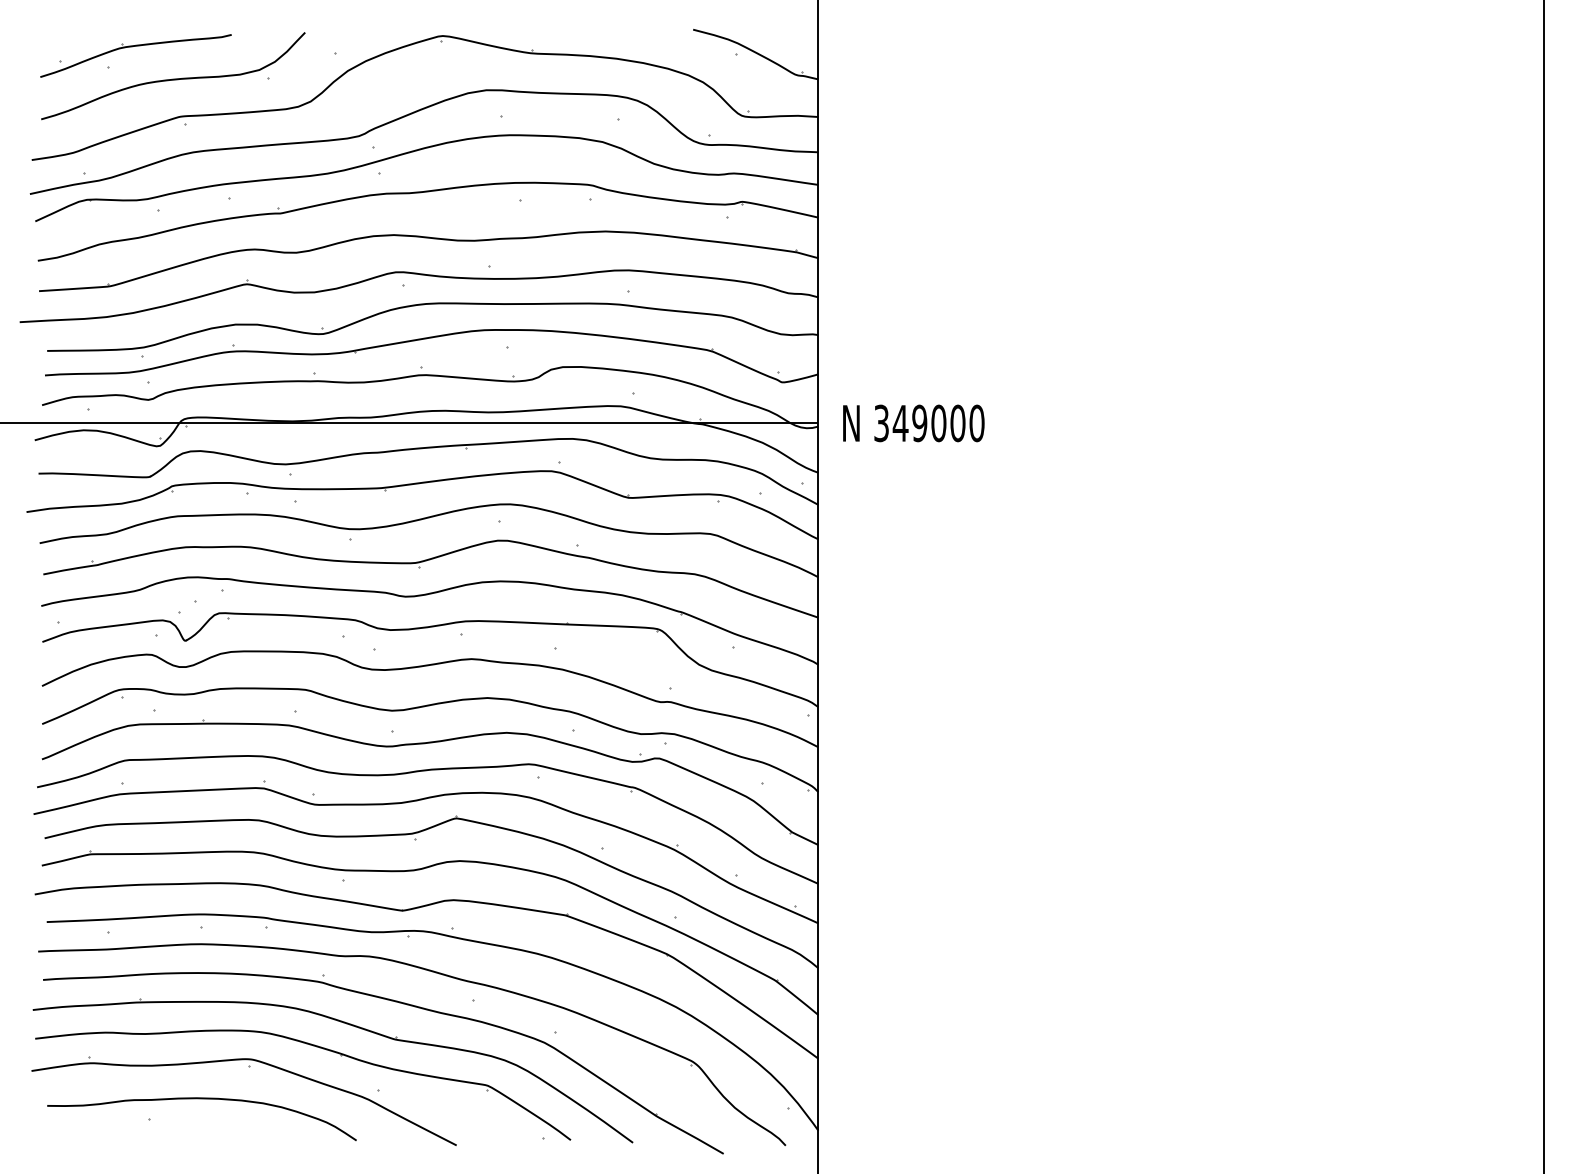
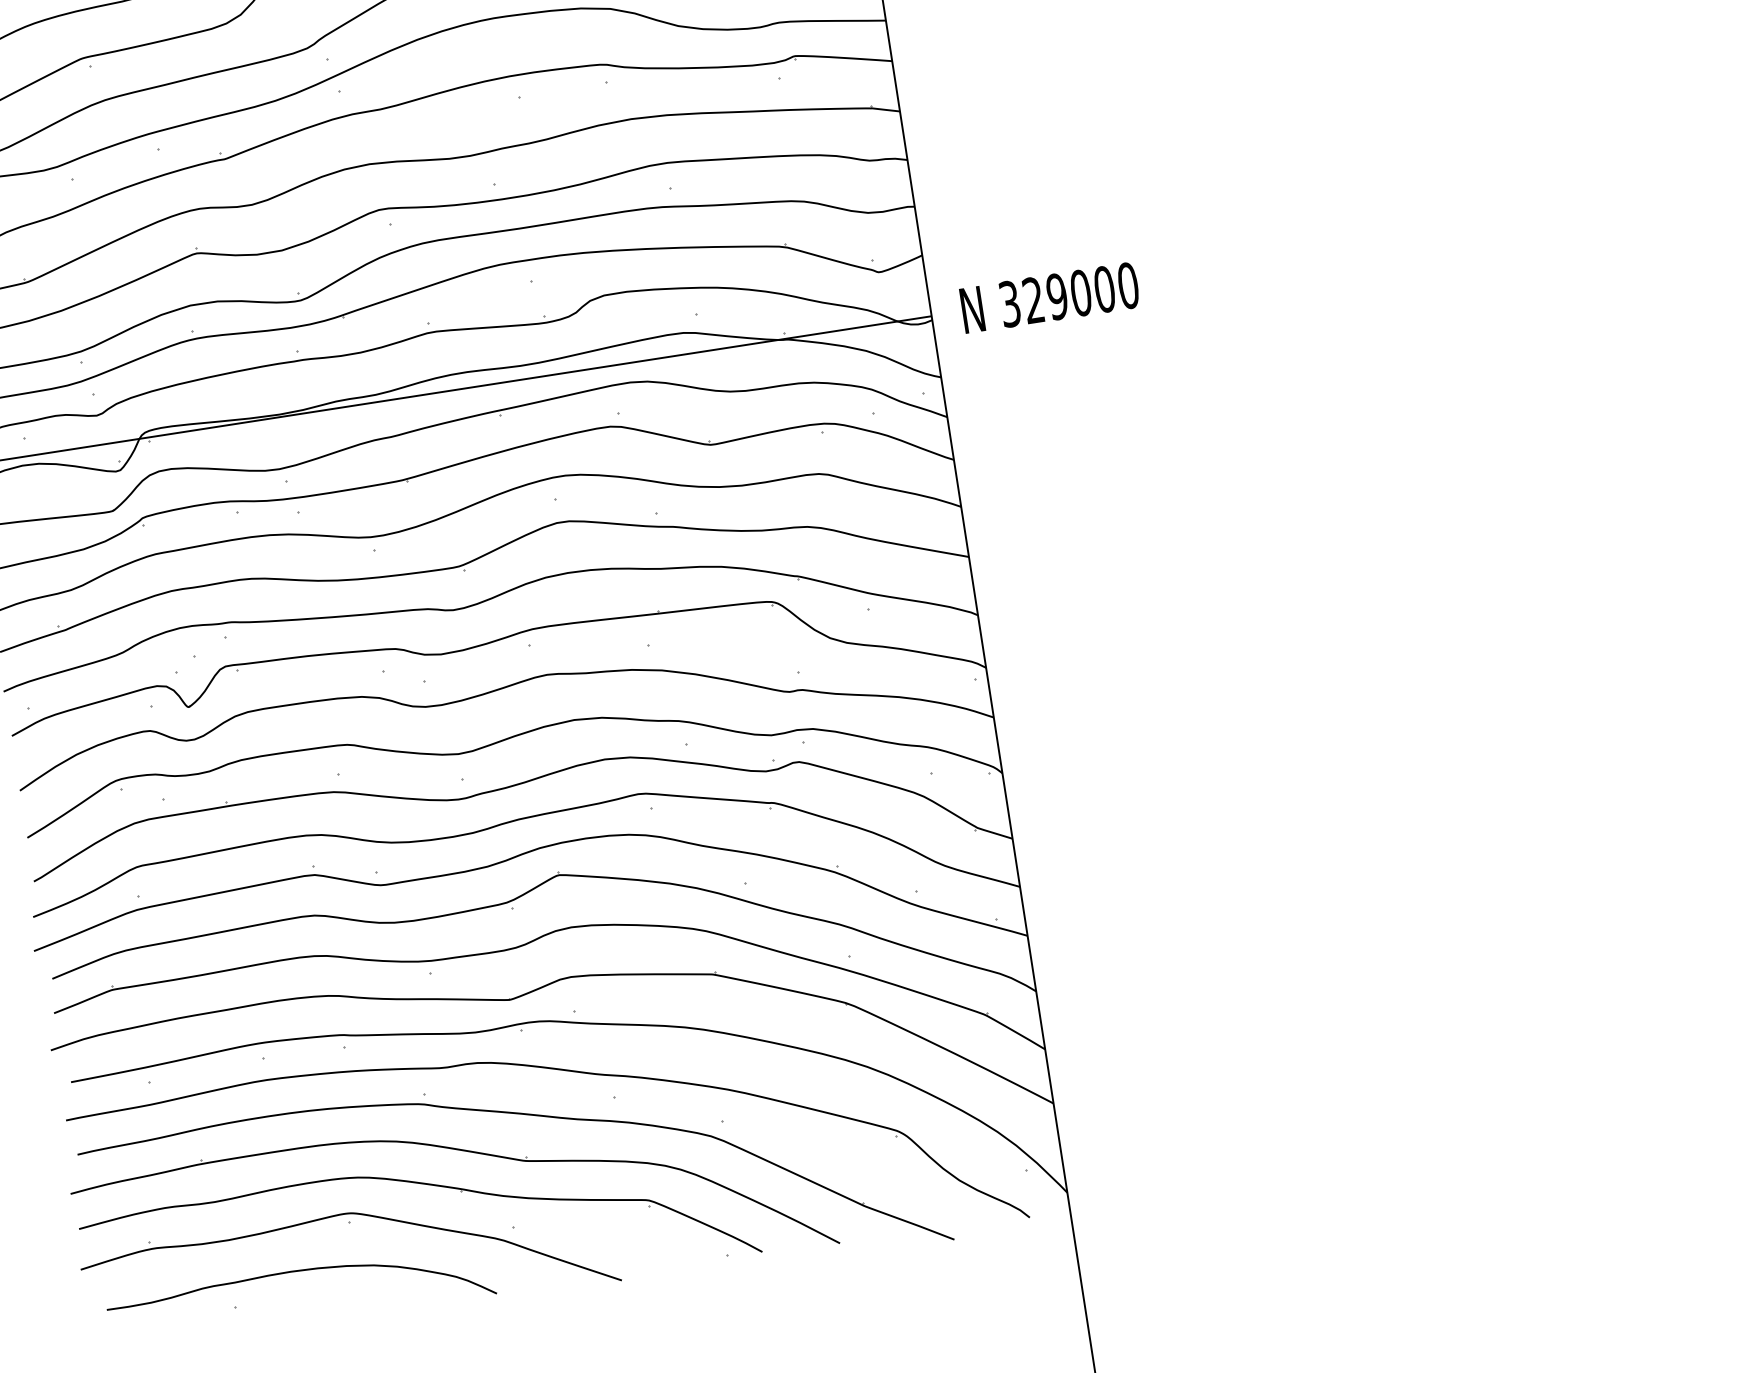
text: (900, 422) -> (1033, 299), 349000 -> 329000

